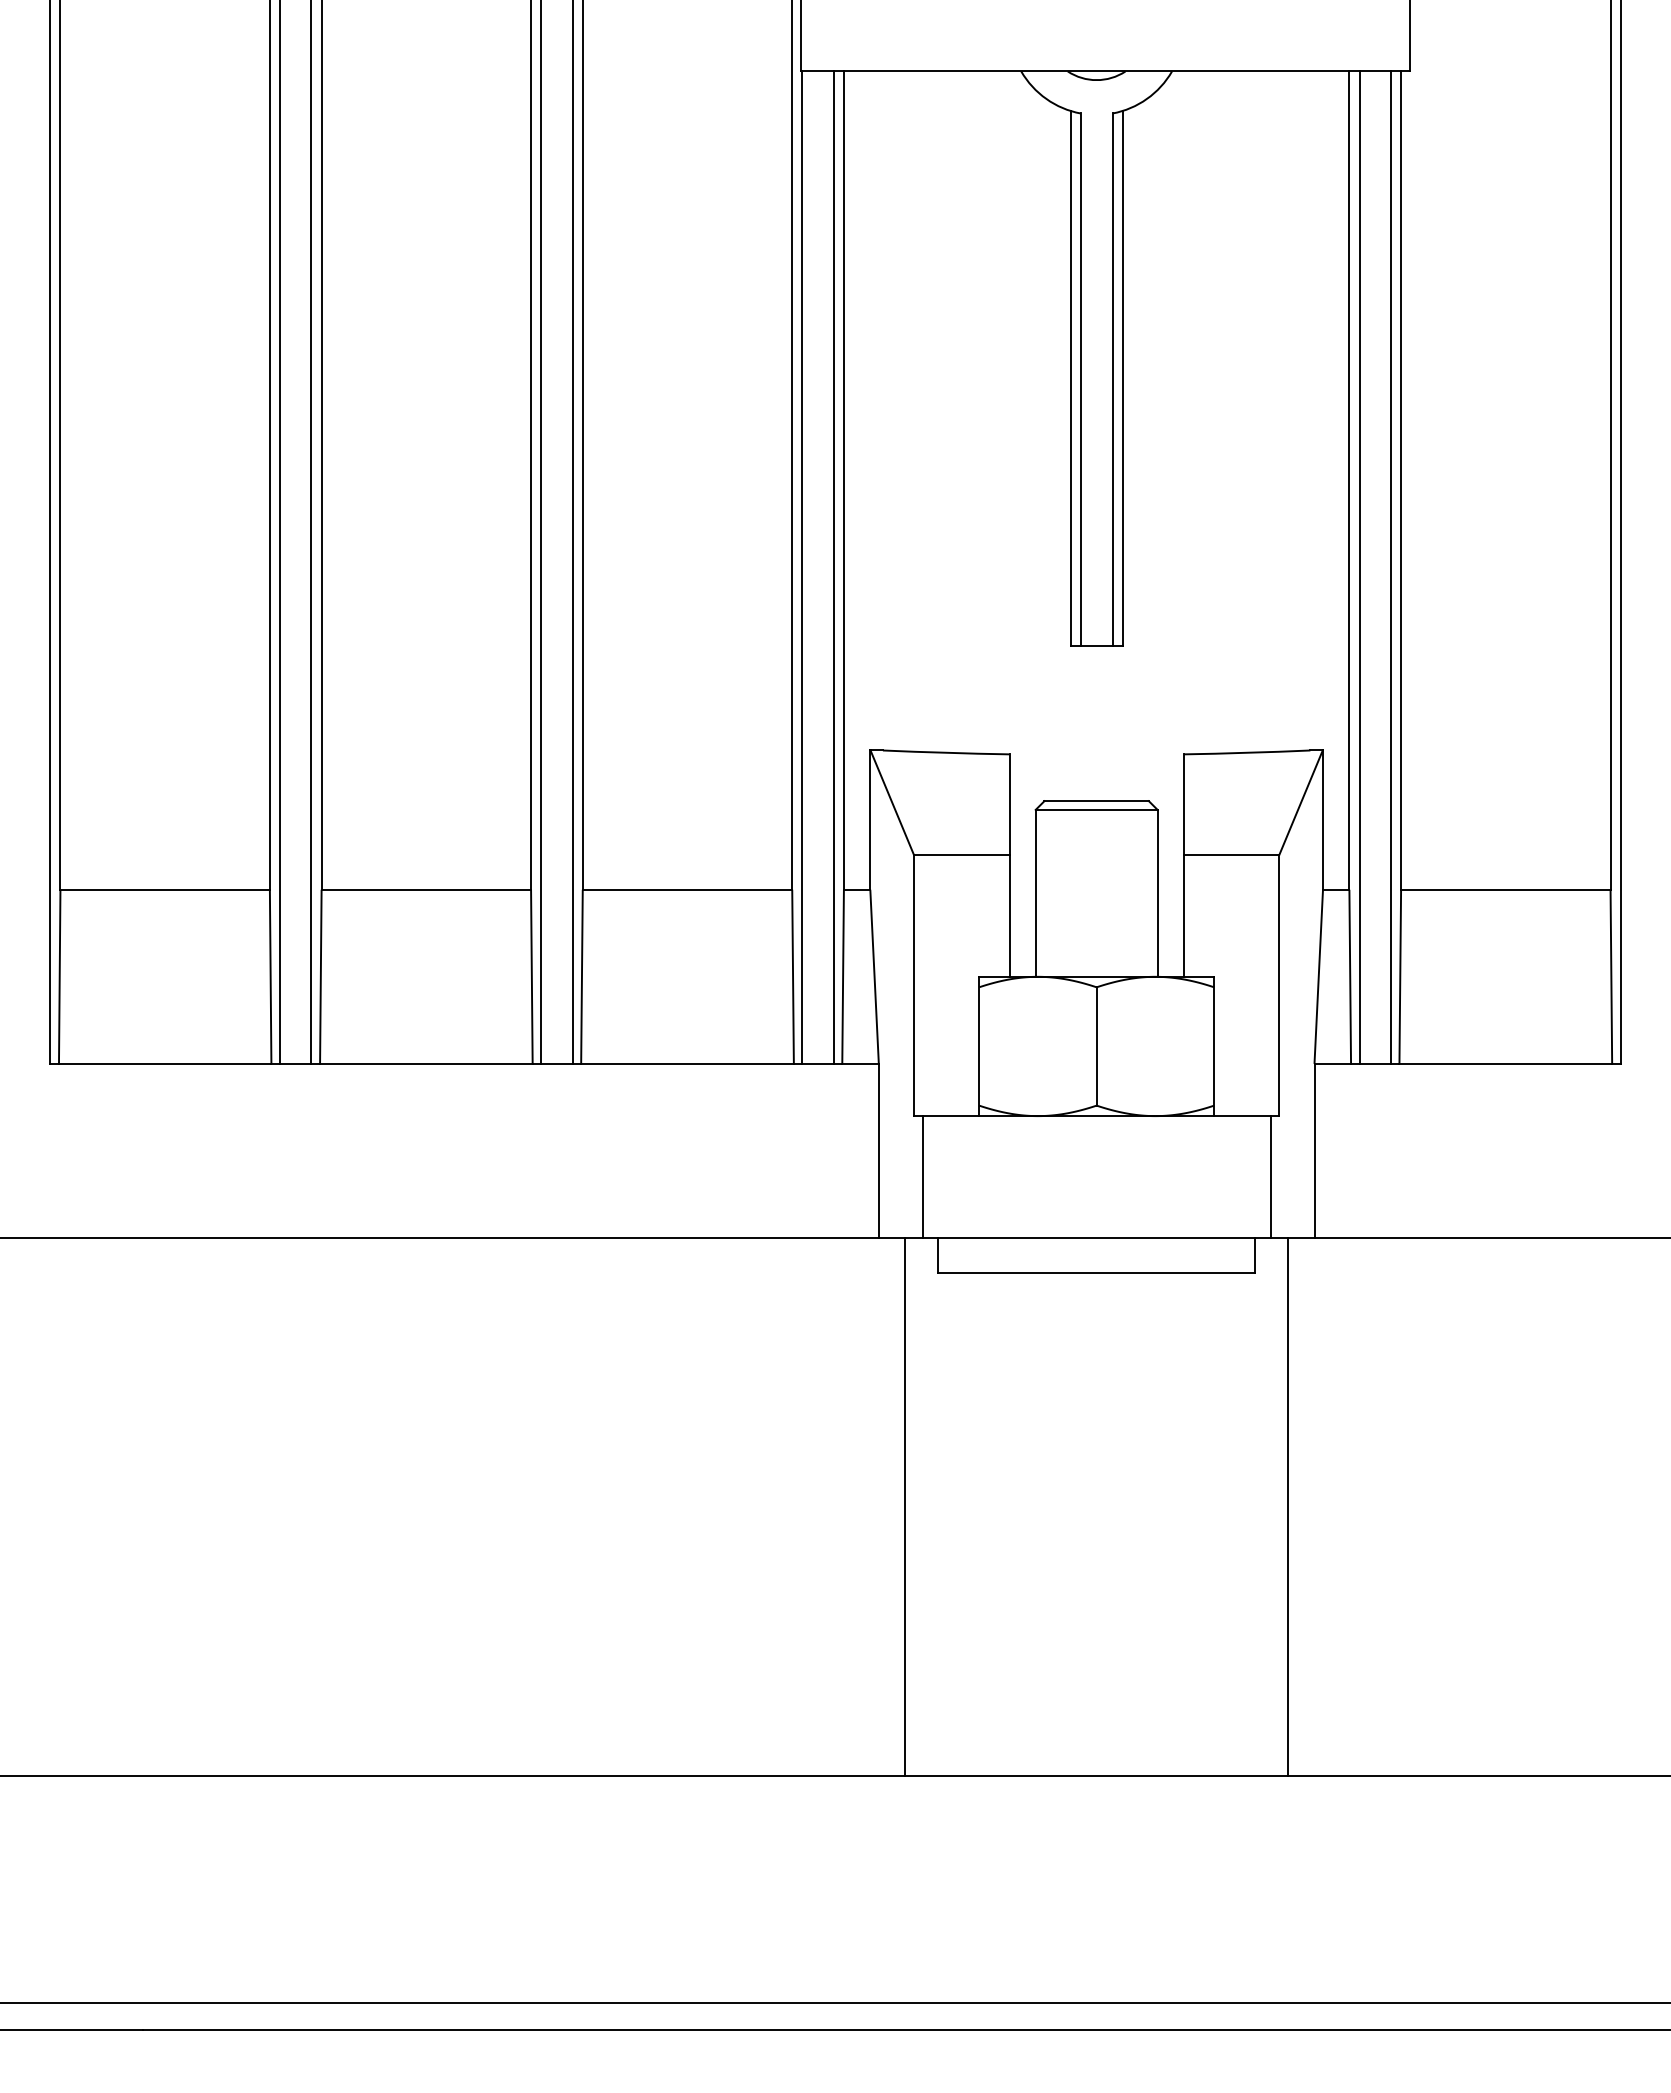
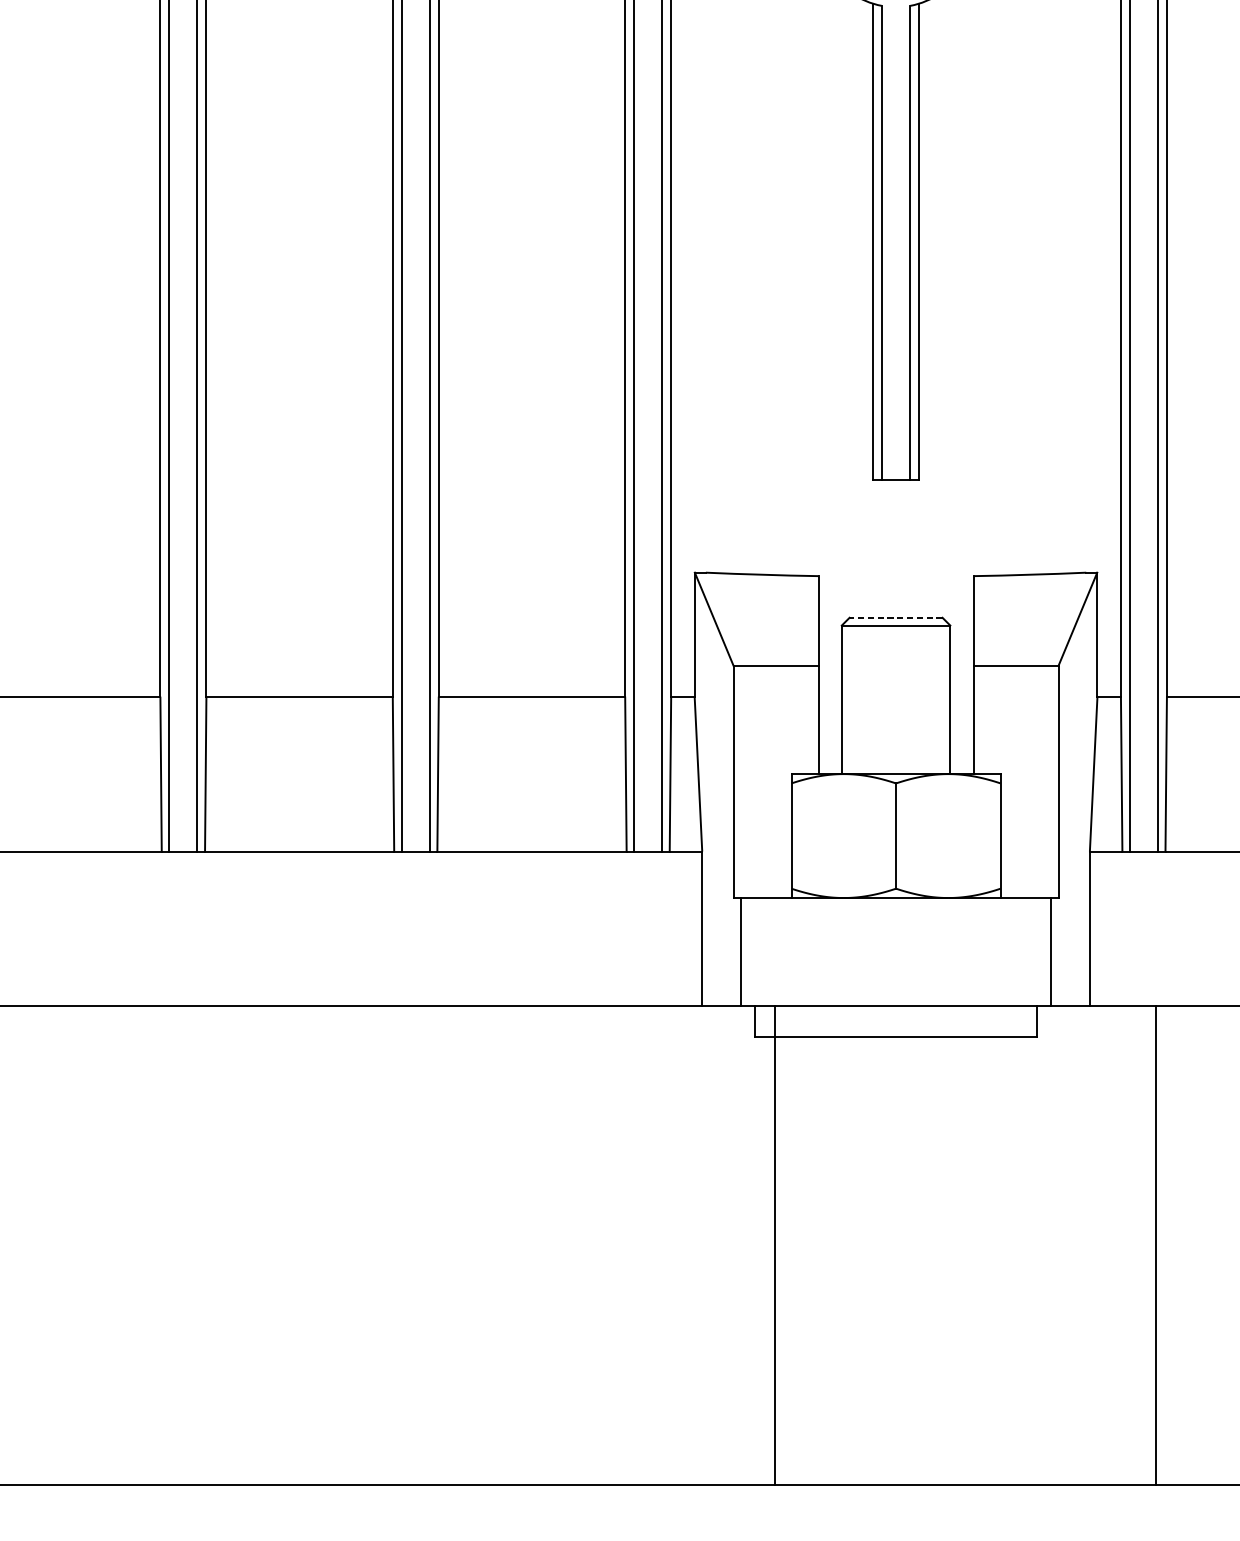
line: (1096, 801) -> (895, 618), solid -> dashed
line: (905, 1507) -> (774, 1246), moved
line: (1288, 1507) -> (1156, 1246), moved

